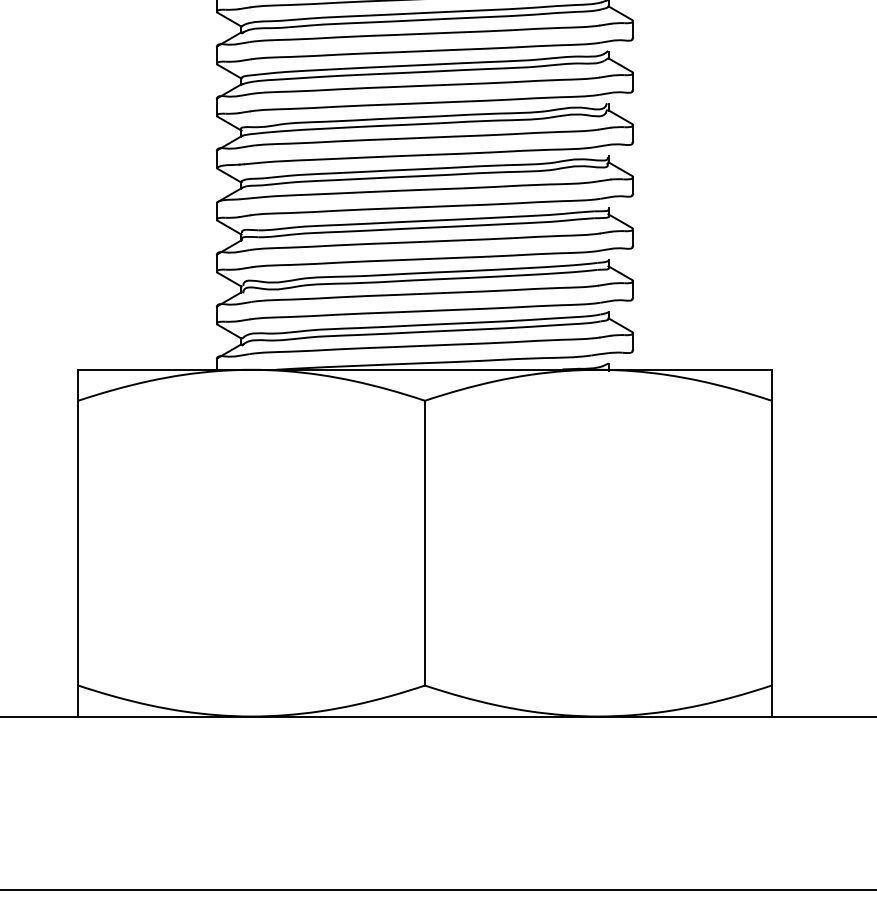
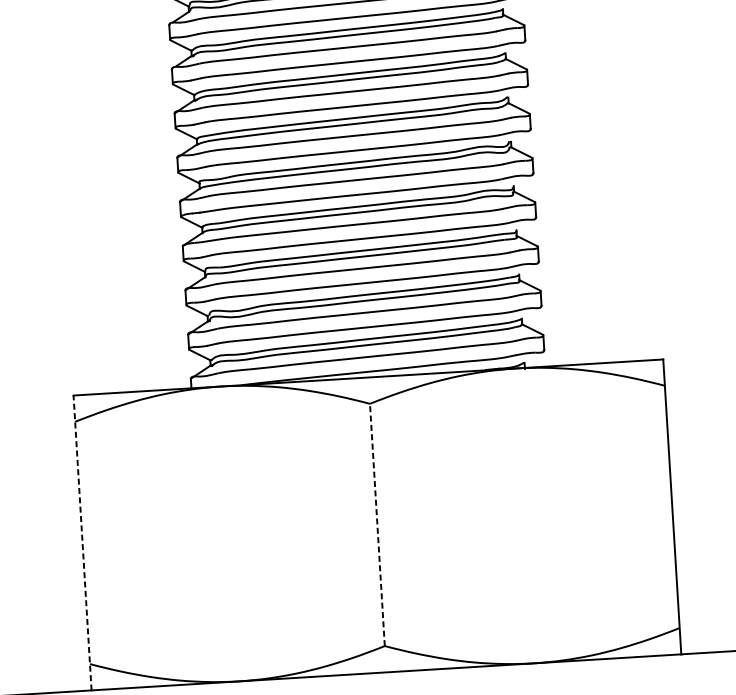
line: (78, 542) -> (82, 542), solid -> dashed
line: (424, 542) -> (376, 524), solid -> dashed

